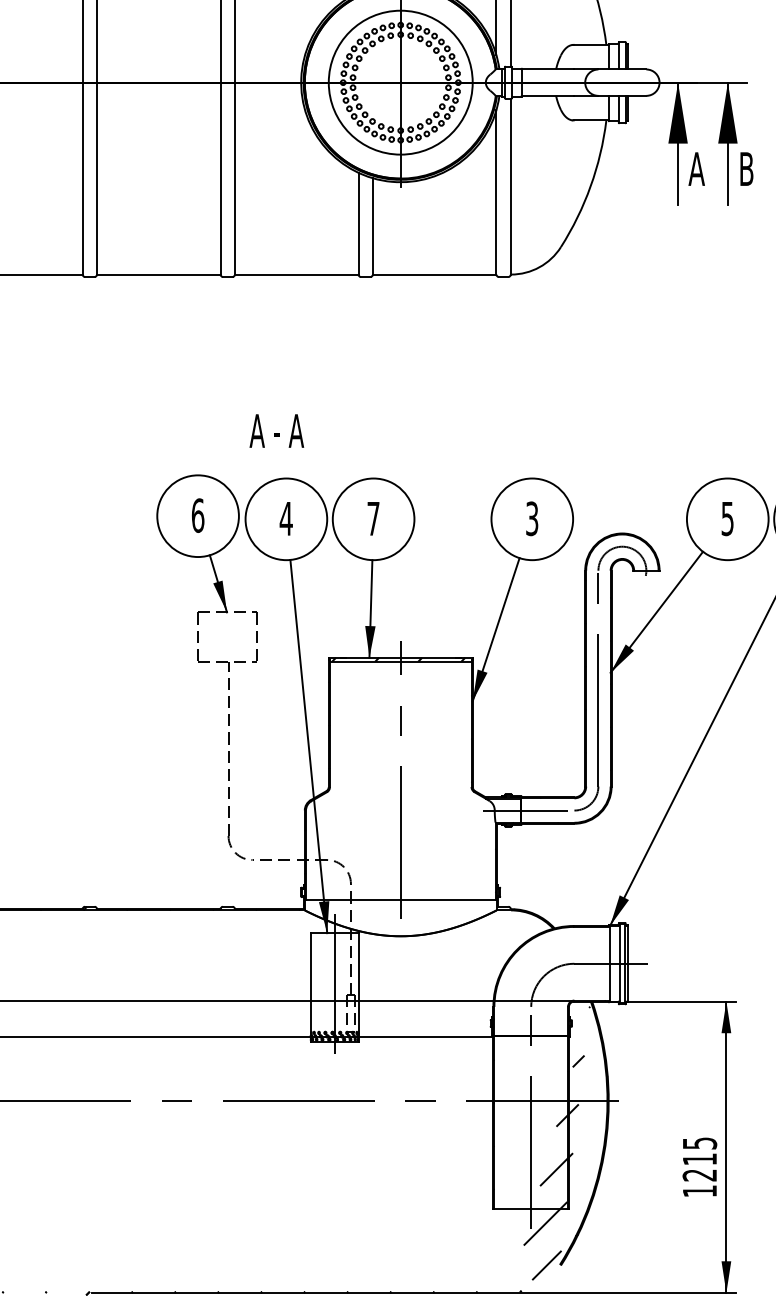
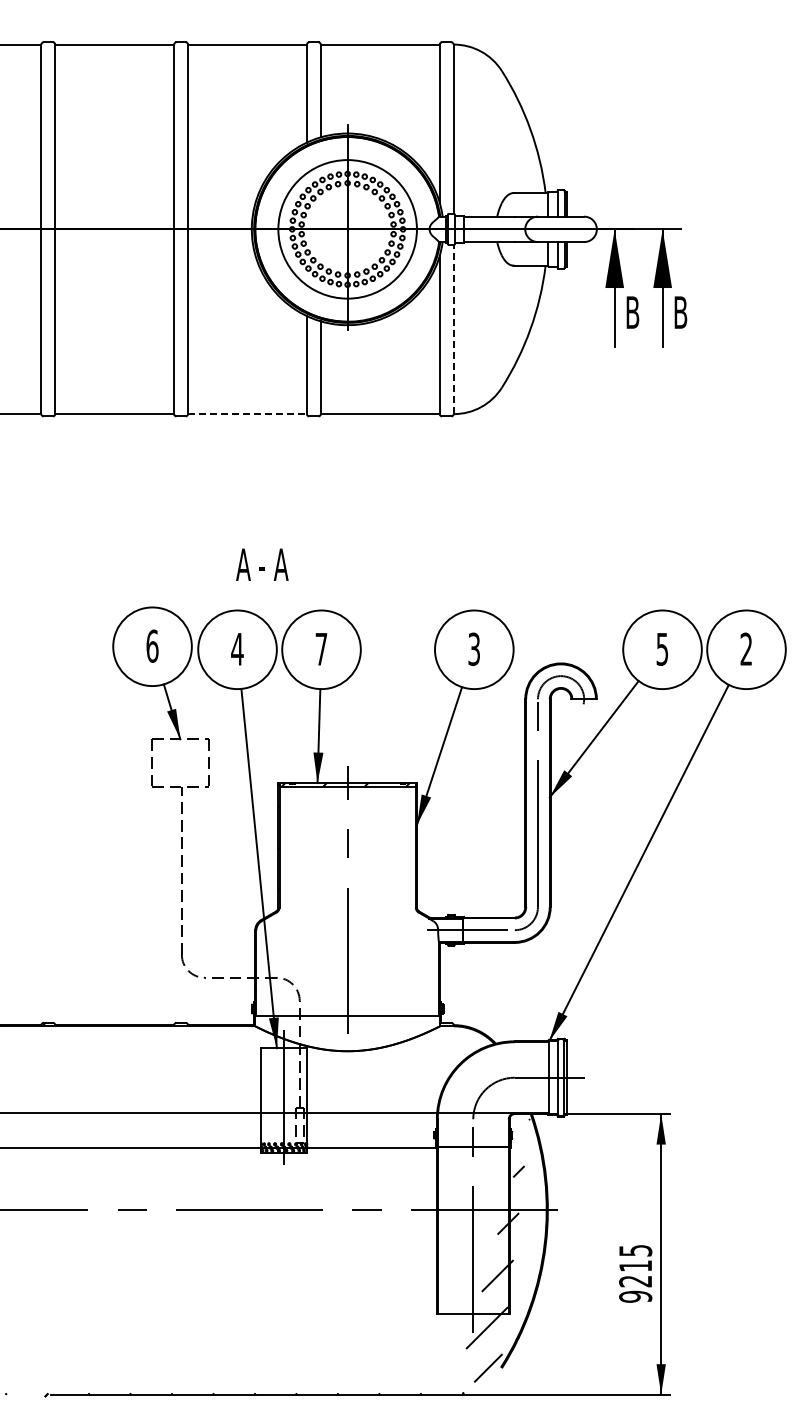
text: (696, 169) -> (632, 312), A -> B
line: (510, 186) -> (453, 329), solid -> dashed
line: (297, 274) -> (248, 414), solid -> dashed
text: (276, 430) -> (262, 564), moved
text: (699, 1190) -> (635, 1296), 1215 -> 9215

